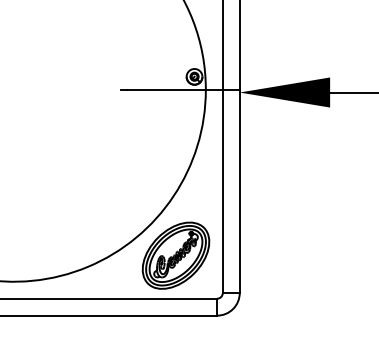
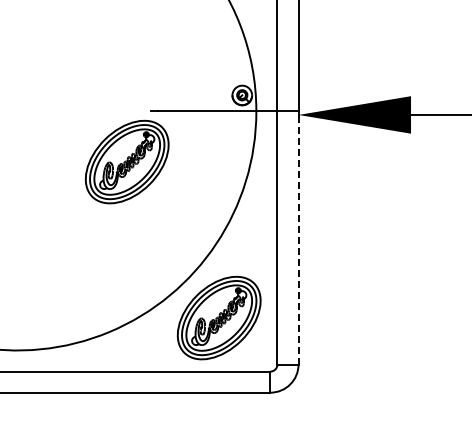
part: (101, 129) -> (126, 161), added
line: (239, 191) -> (298, 238), solid -> dashed

